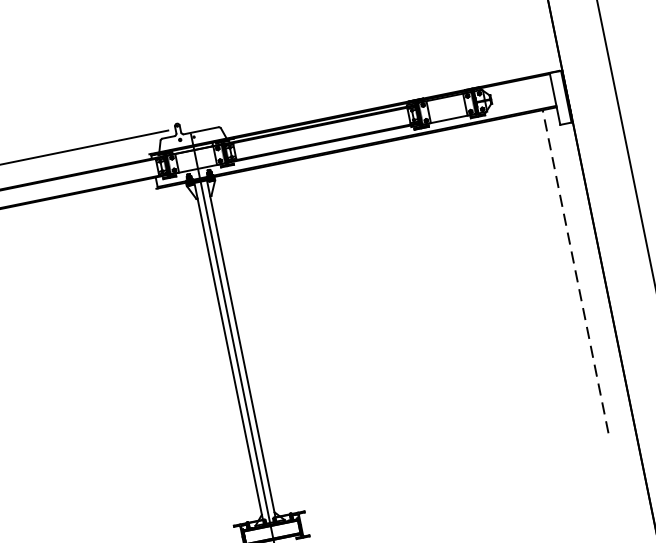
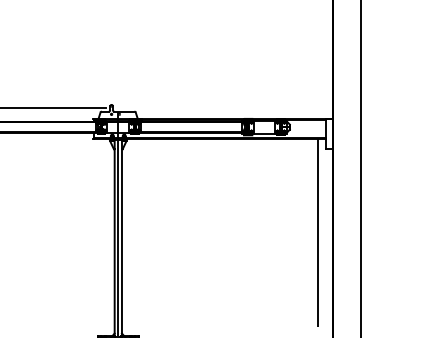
line: (574, 270) -> (317, 232), dashed -> solid

